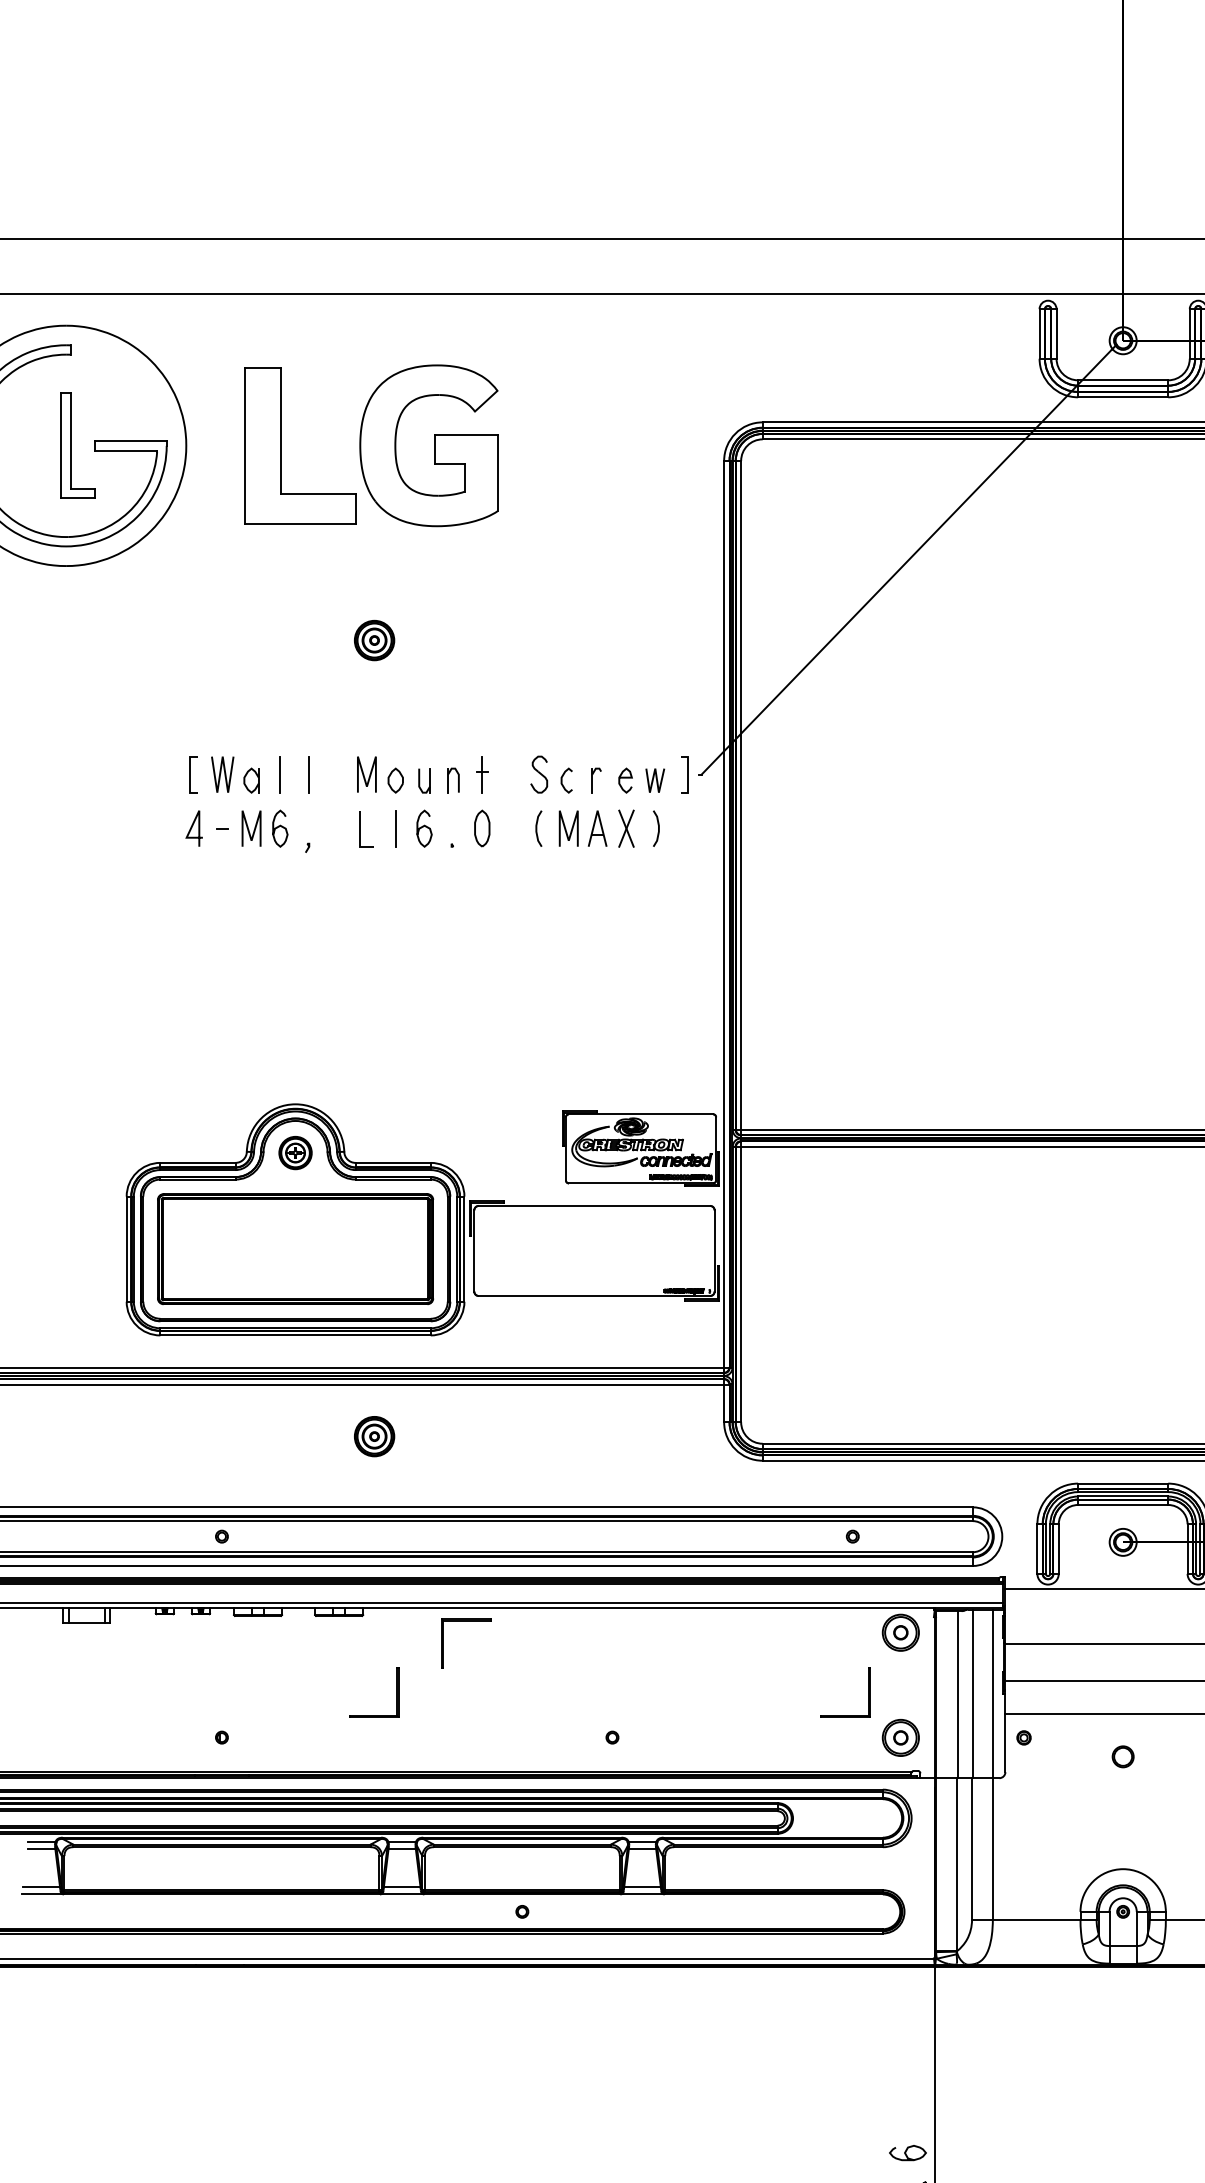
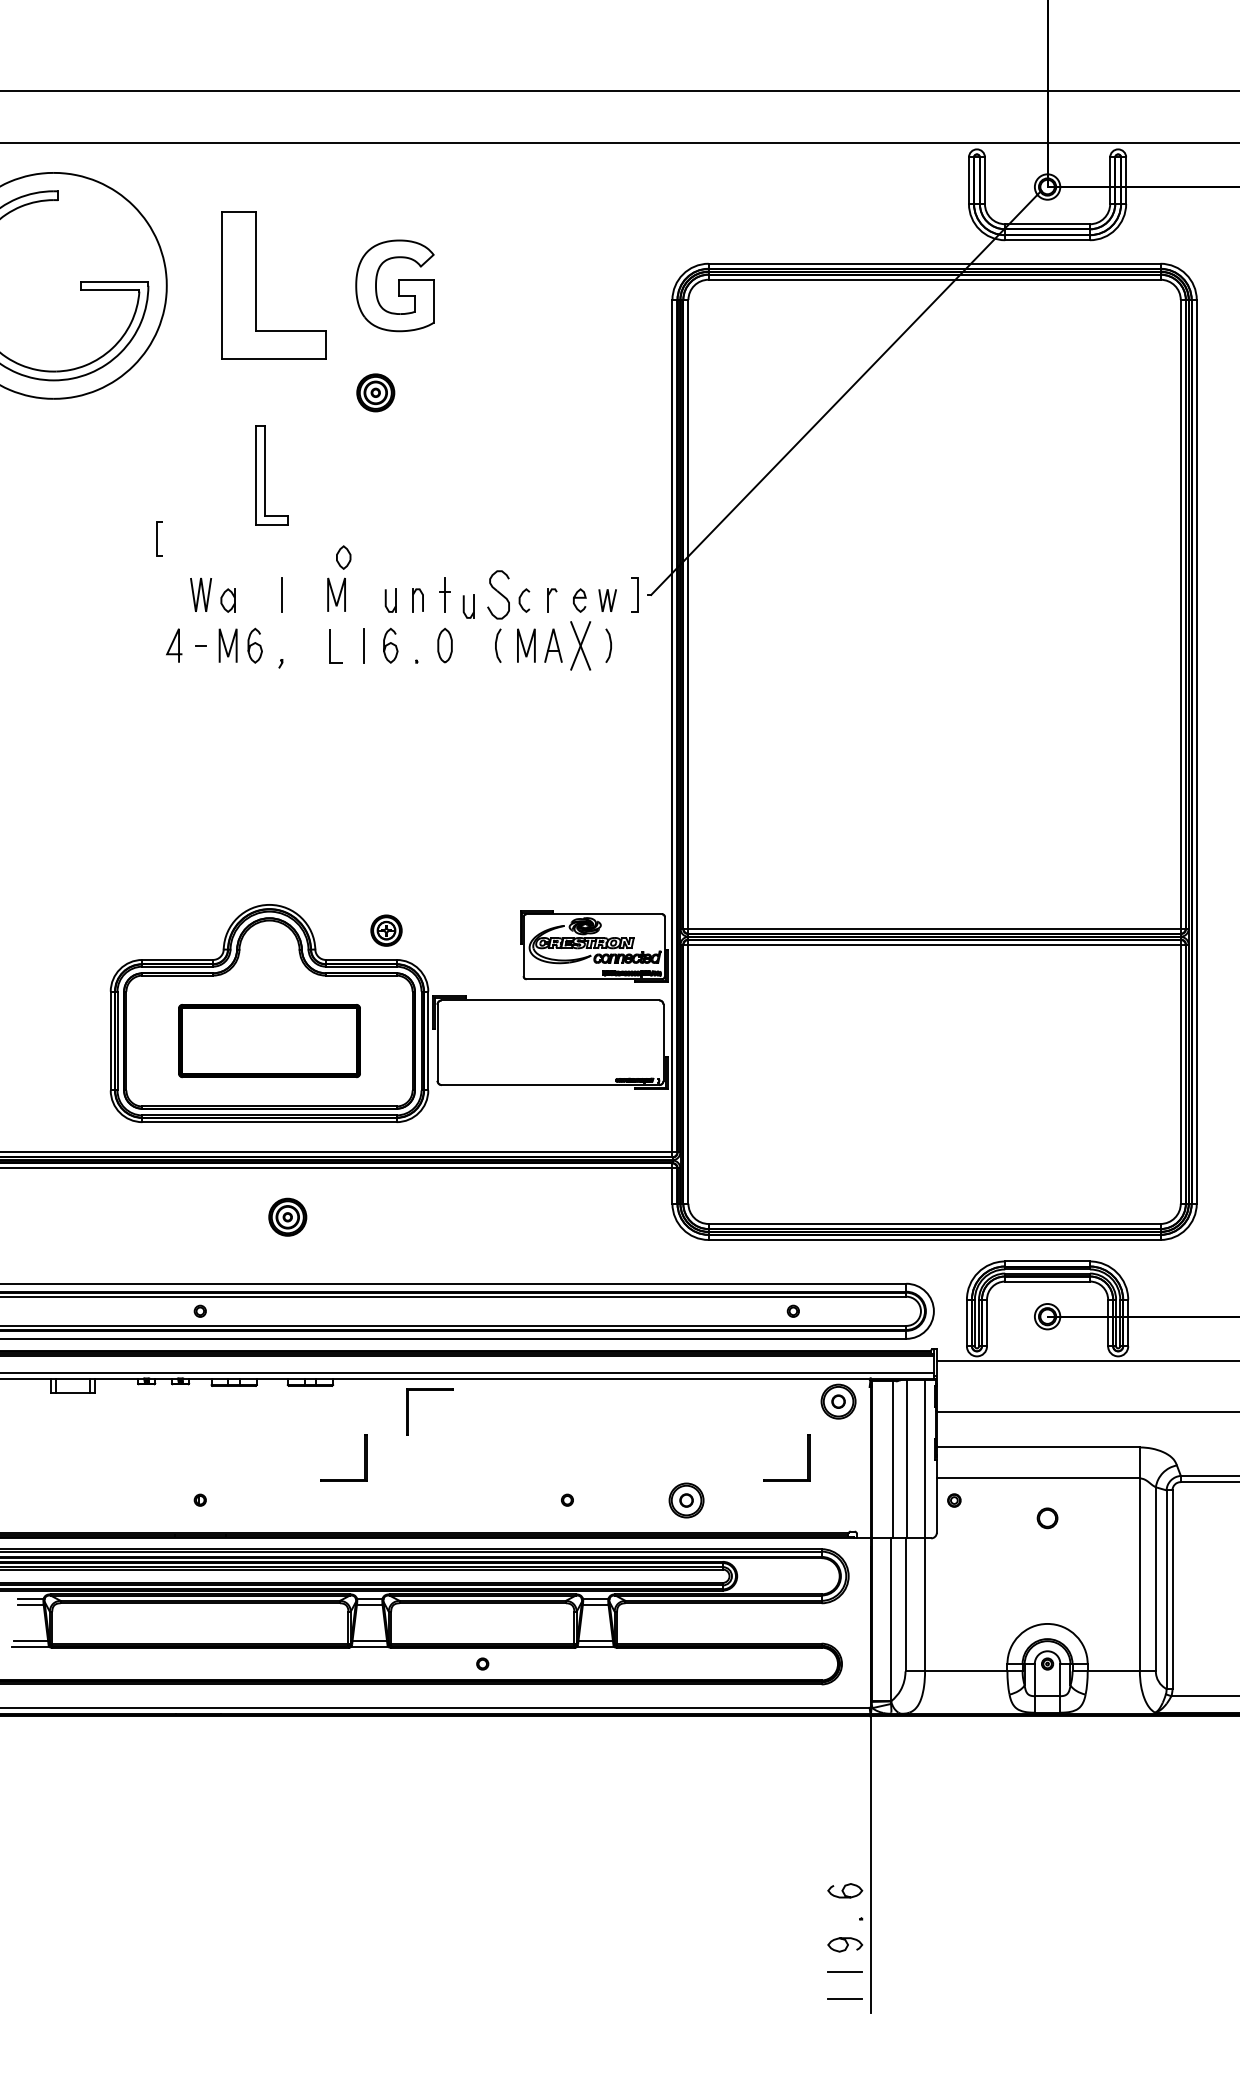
part: (77, 445) -> (271, 475), moved
part: (428, 445) -> (394, 285), size x0.6
part: (374, 640) -> (375, 392), moved
line: (191, 774) -> (157, 538), moved
line: (280, 774) -> (255, 594), removed
part: (539, 774) -> (498, 594), size x1.4
part: (395, 780) -> (343, 557), moved
part: (507, 786) -> (468, 606), added
part: (626, 828) -> (580, 645), size x1.4
part: (295, 1152) -> (386, 930), moved
part: (295, 1248) -> (269, 1040), size x0.7
part: (374, 1435) -> (287, 1216), moved
part: (900, 1737) -> (686, 1500), moved

